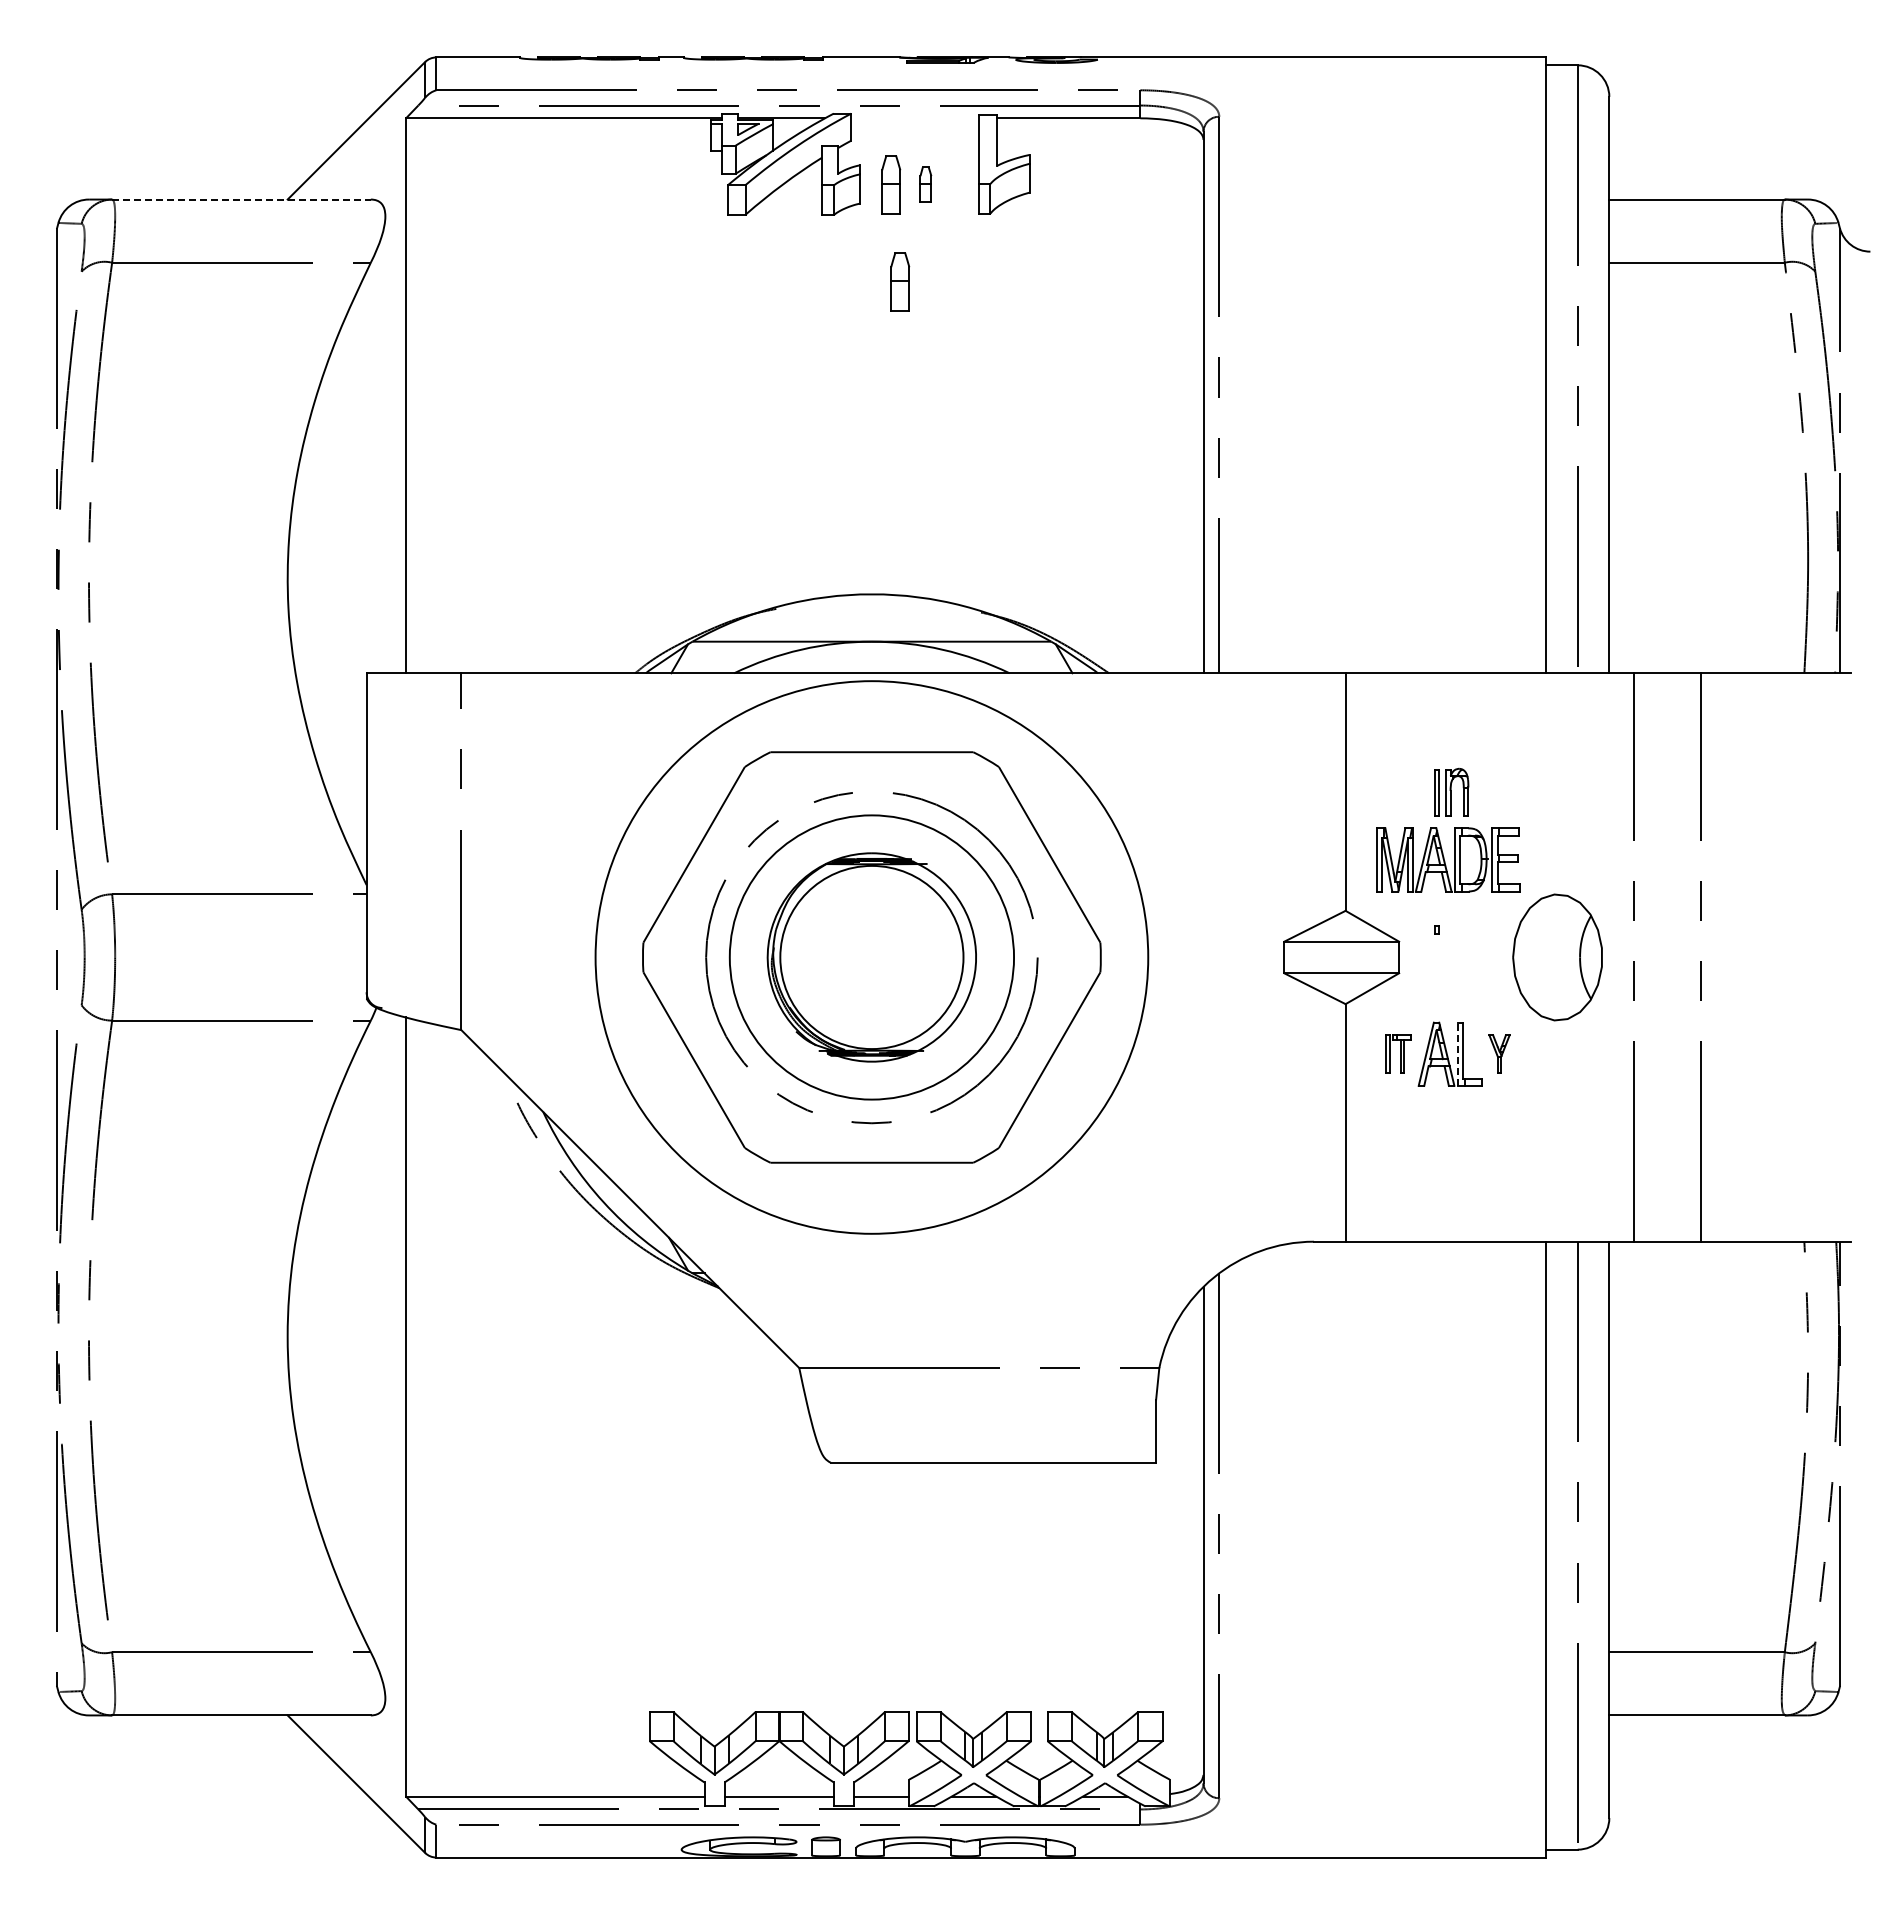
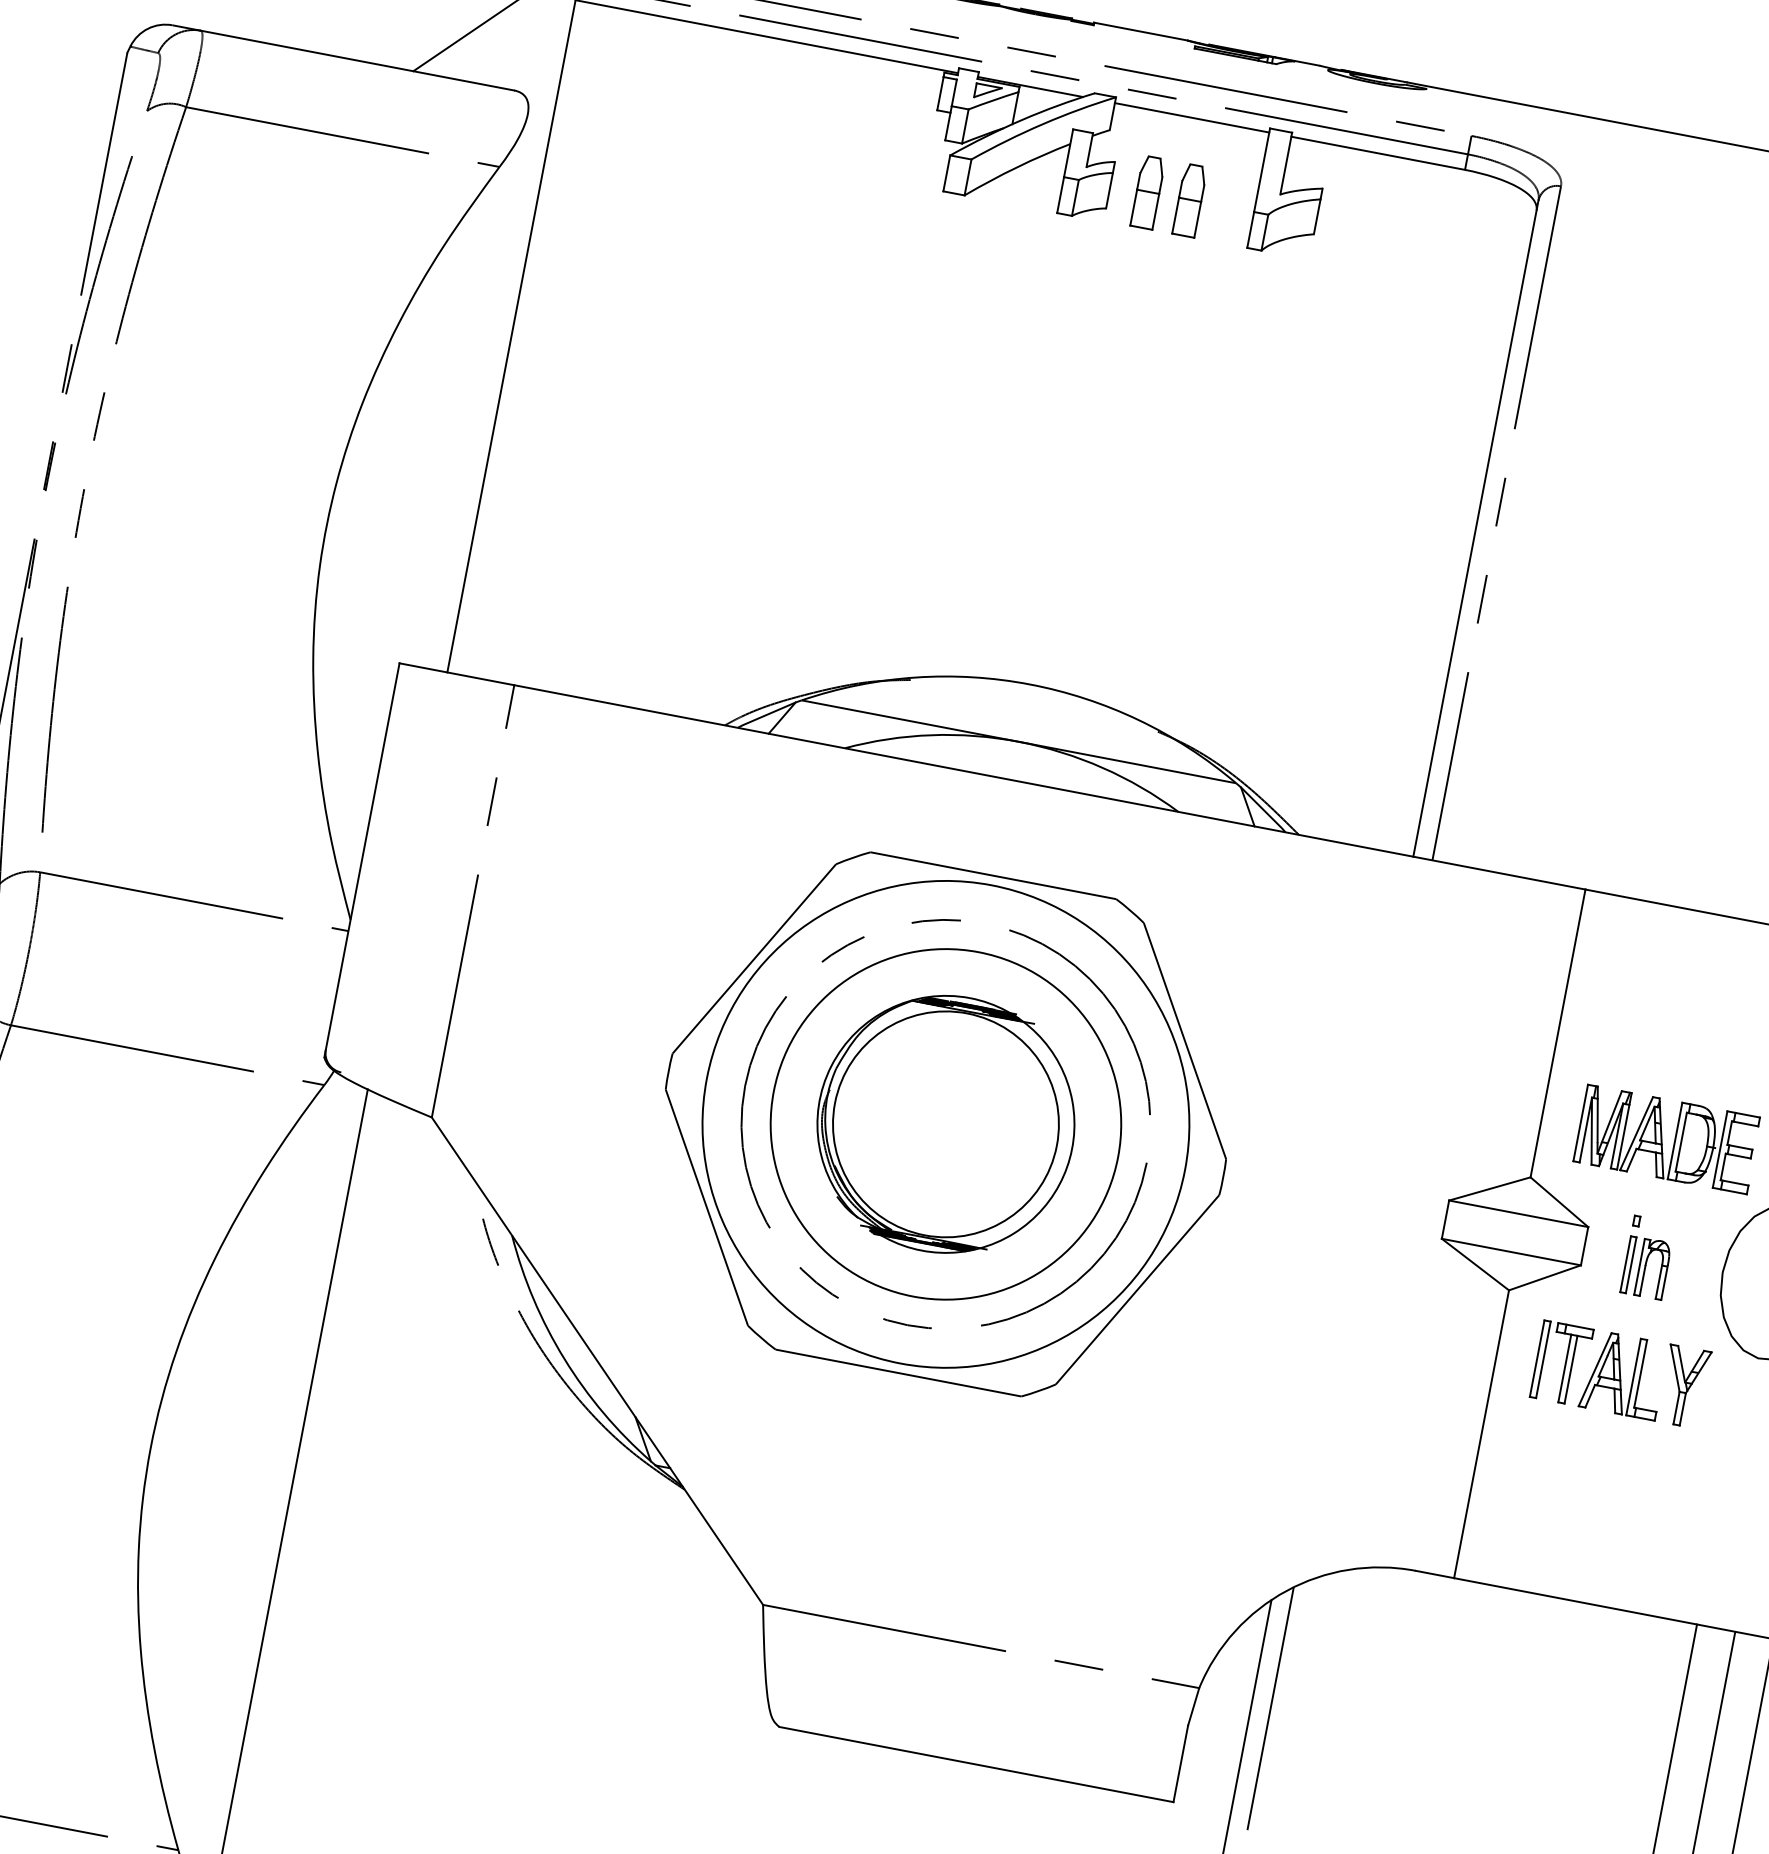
line: (914, 118) -> (1191, 117), added
part: (925, 184) -> (1189, 200), size x1.67
line: (241, 199) -> (357, 60), dashed -> solid
part: (900, 281) -> (1136, 312), removed
part: (1451, 791) -> (1646, 1266), moved
circle: (871, 957) -> (945, 1124), size x0.71
part: (1499, 1053) -> (1684, 1385), size x1.67
part: (1398, 1054) -> (1561, 1363), size x1.67
line: (1458, 1054) -> (1634, 1377), dashed -> solid

